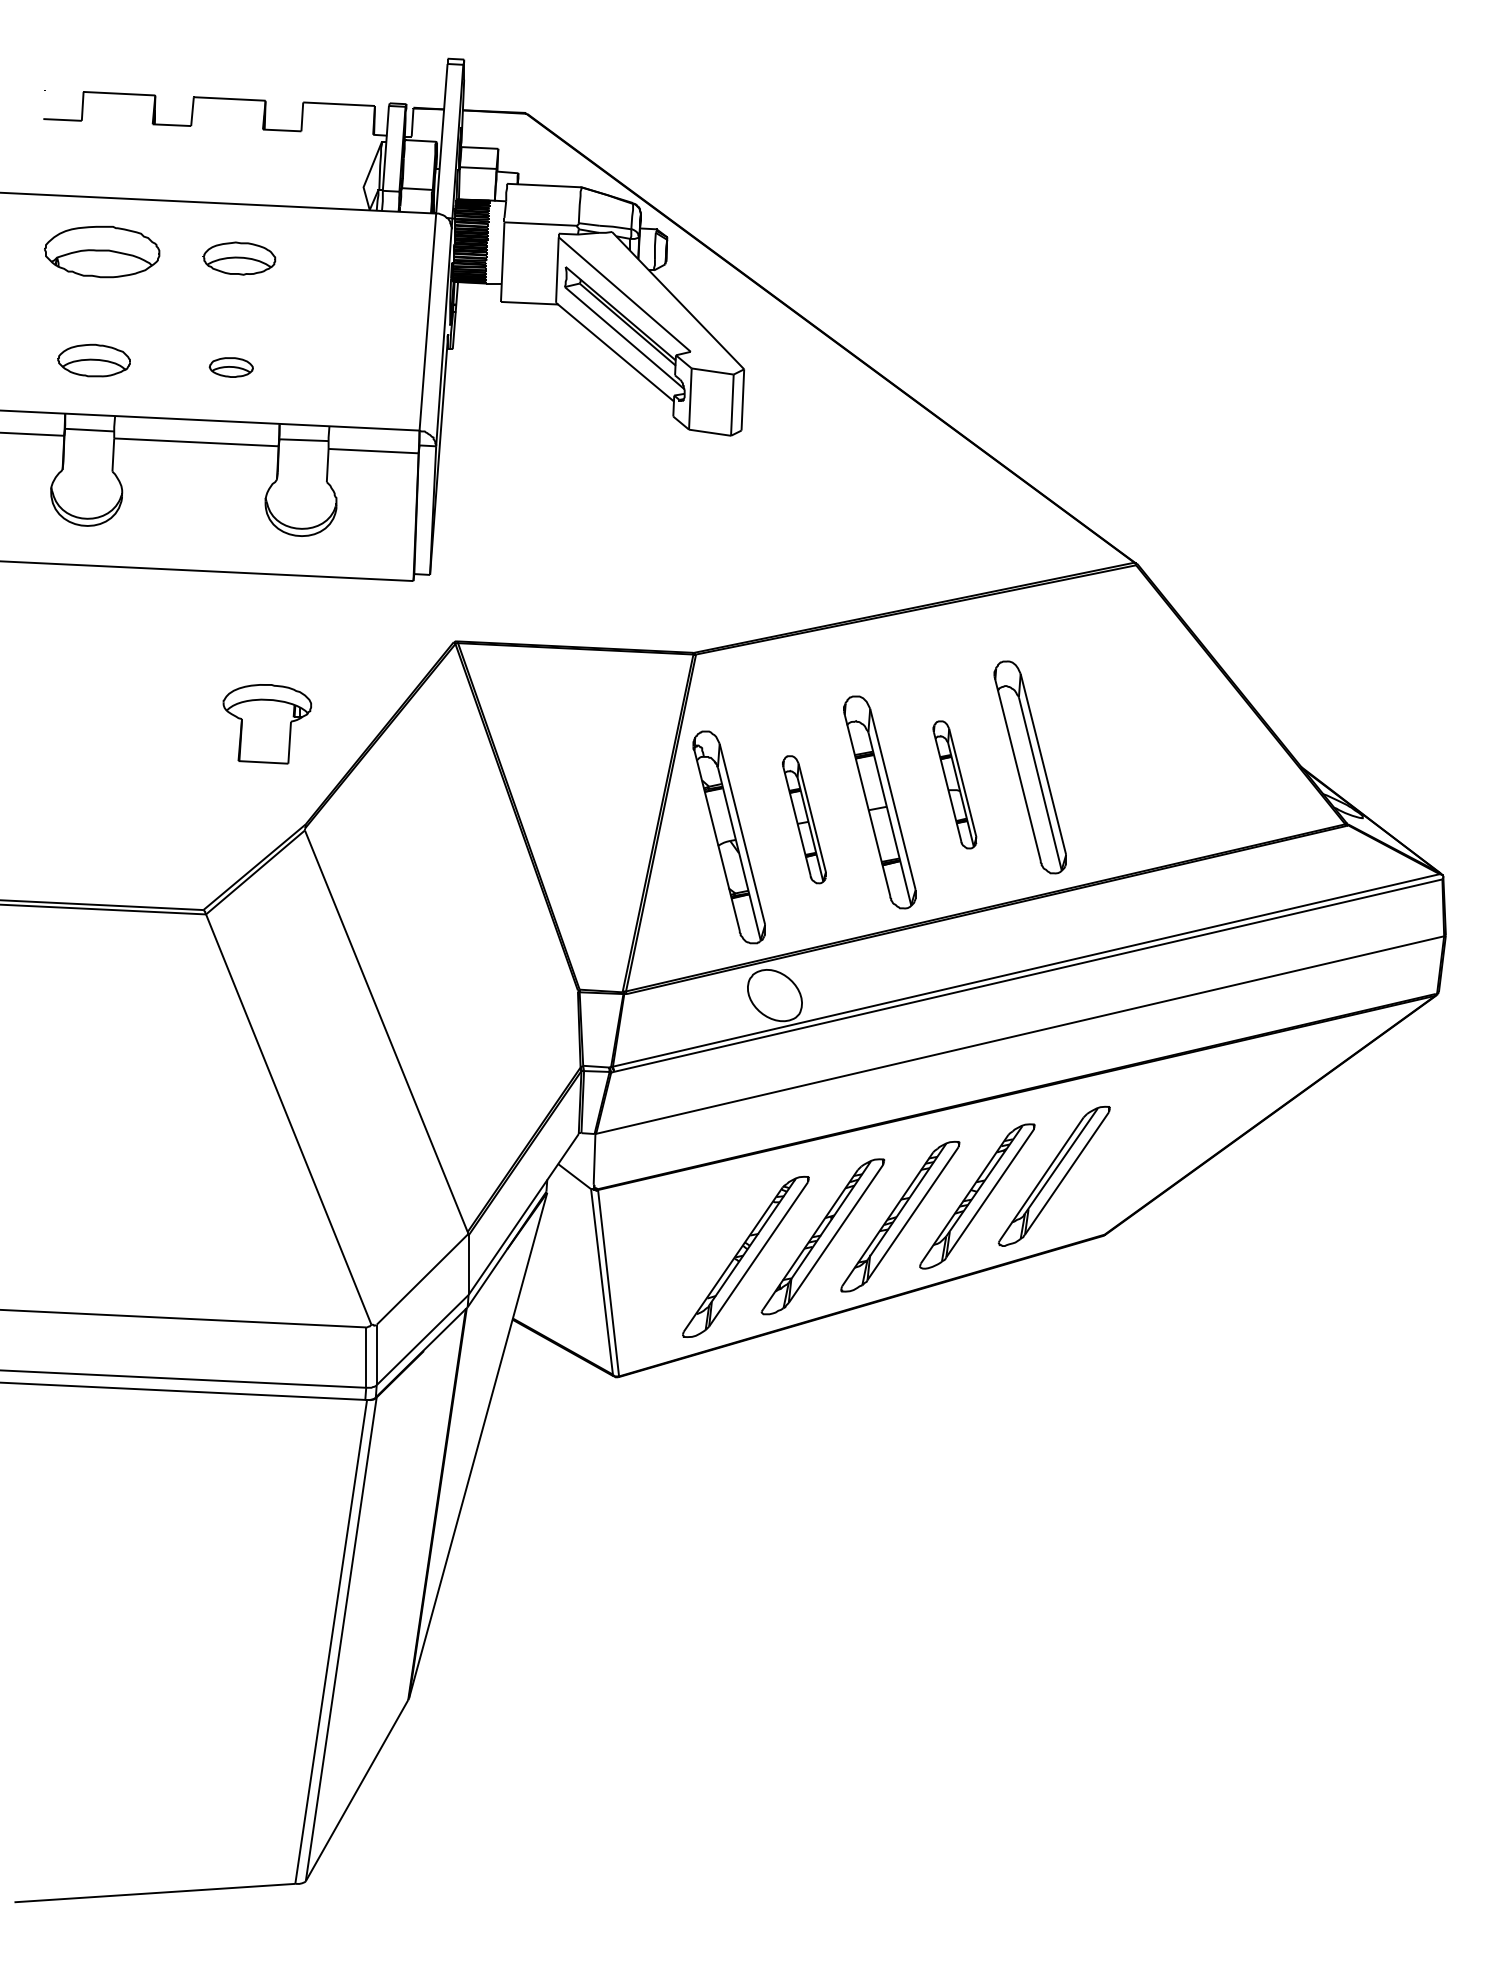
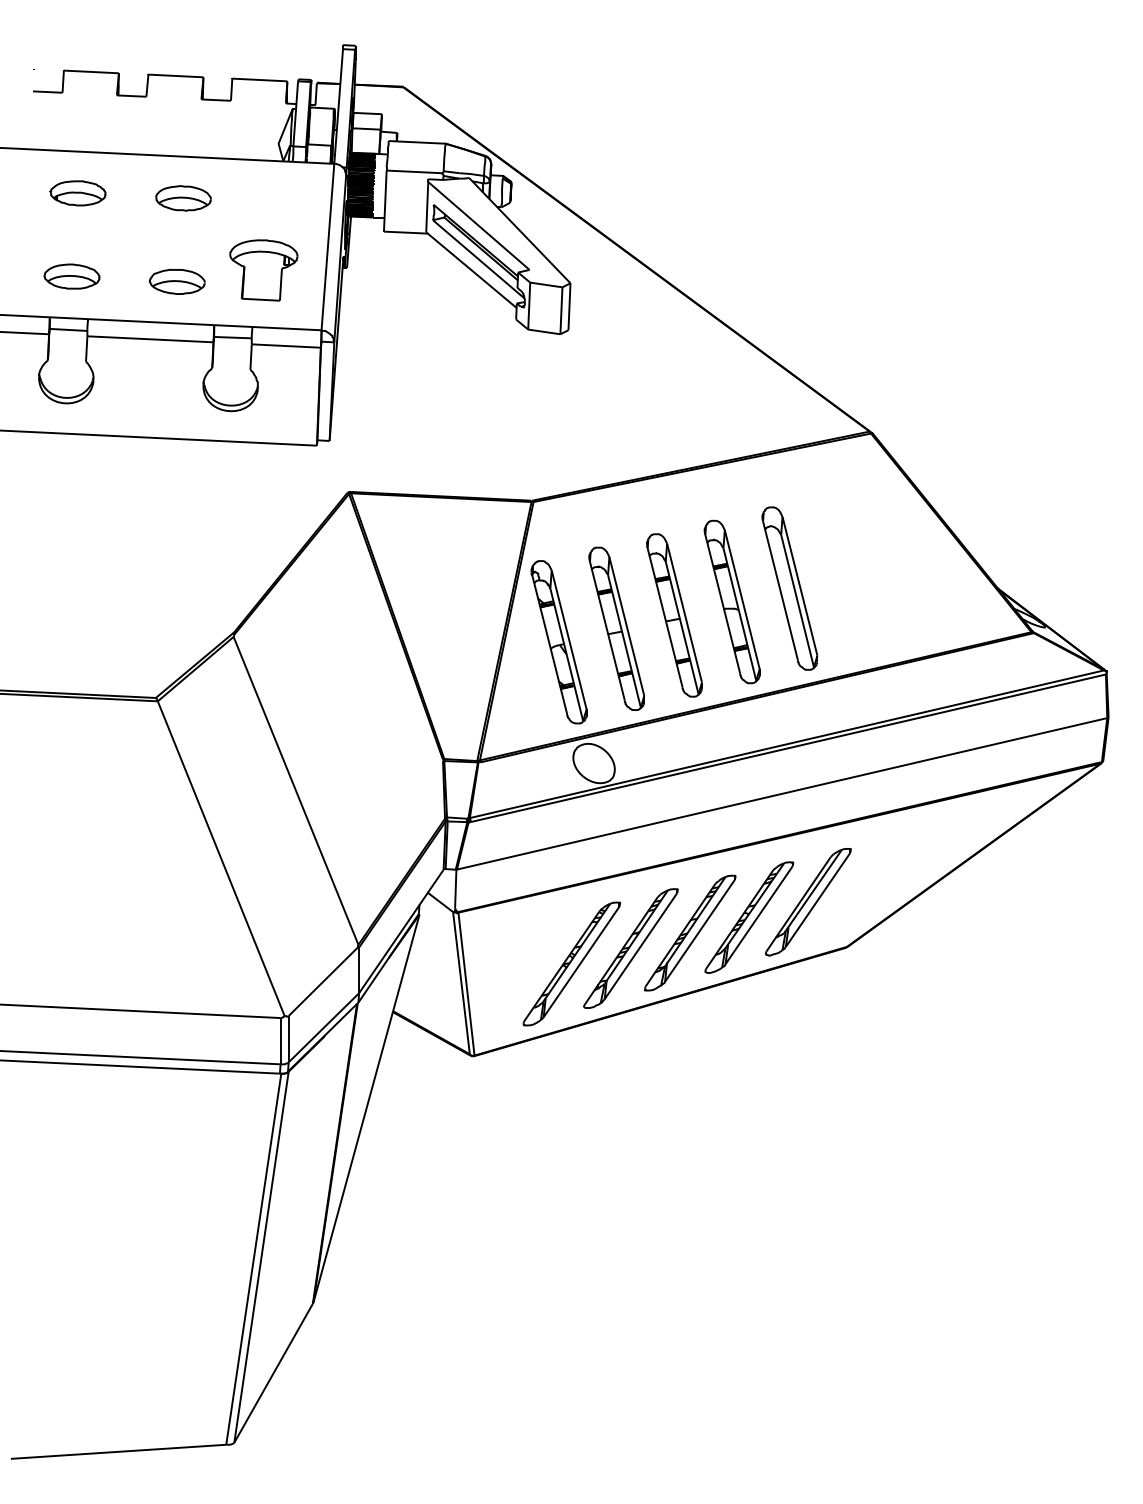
part: (101, 252) -> (77, 193), size x0.62
part: (230, 366) -> (176, 281), size x1.67
part: (266, 724) -> (263, 270), moved
part: (954, 784) -> (731, 601), size x1.67
part: (804, 819) -> (616, 628), size x1.67

